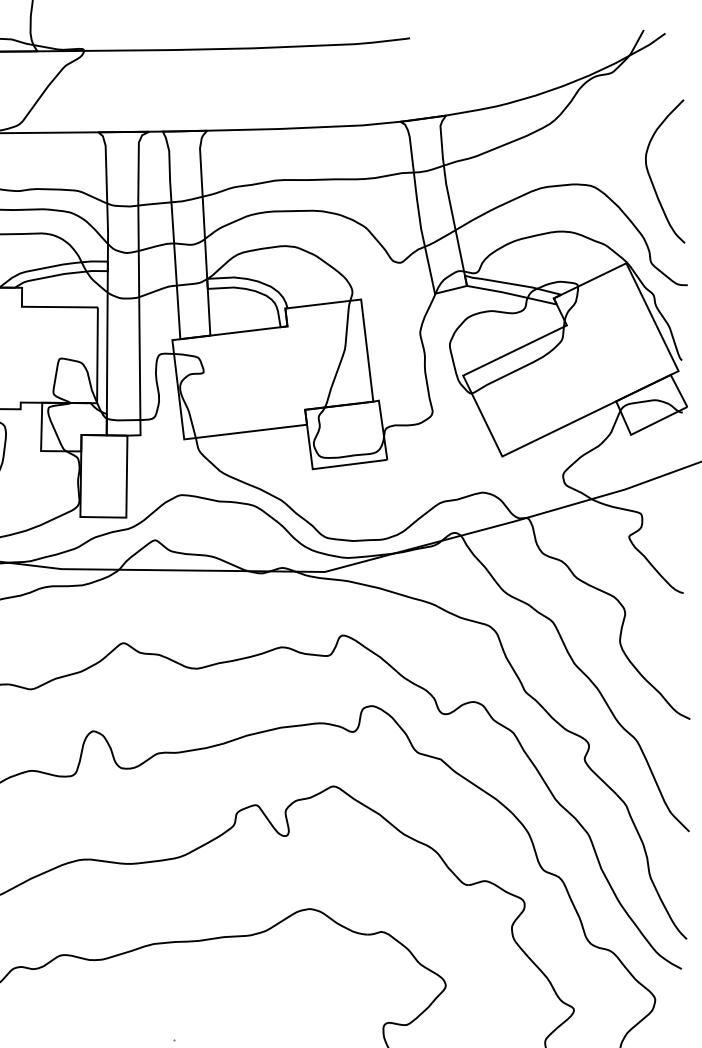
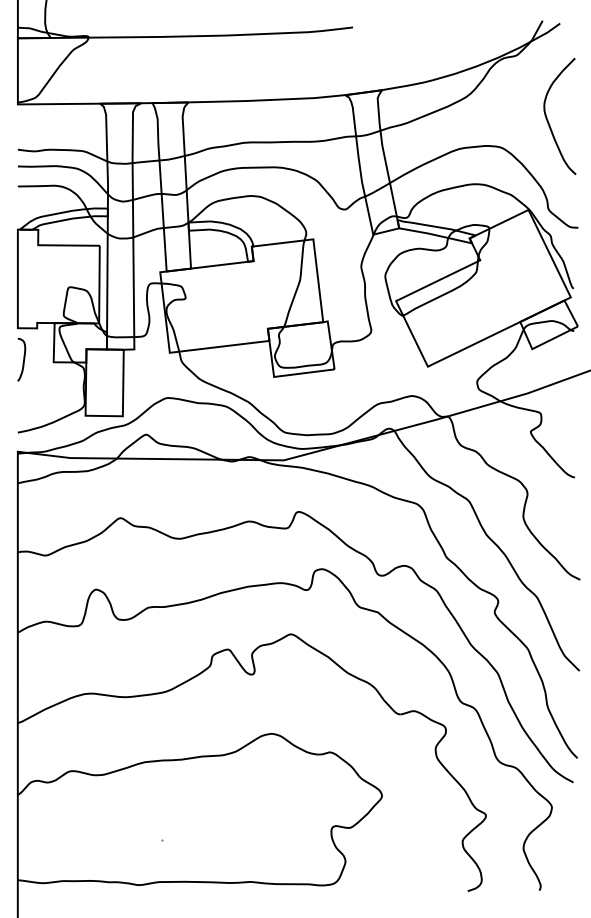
curve: (652, 178) -> (549, 122), moved

